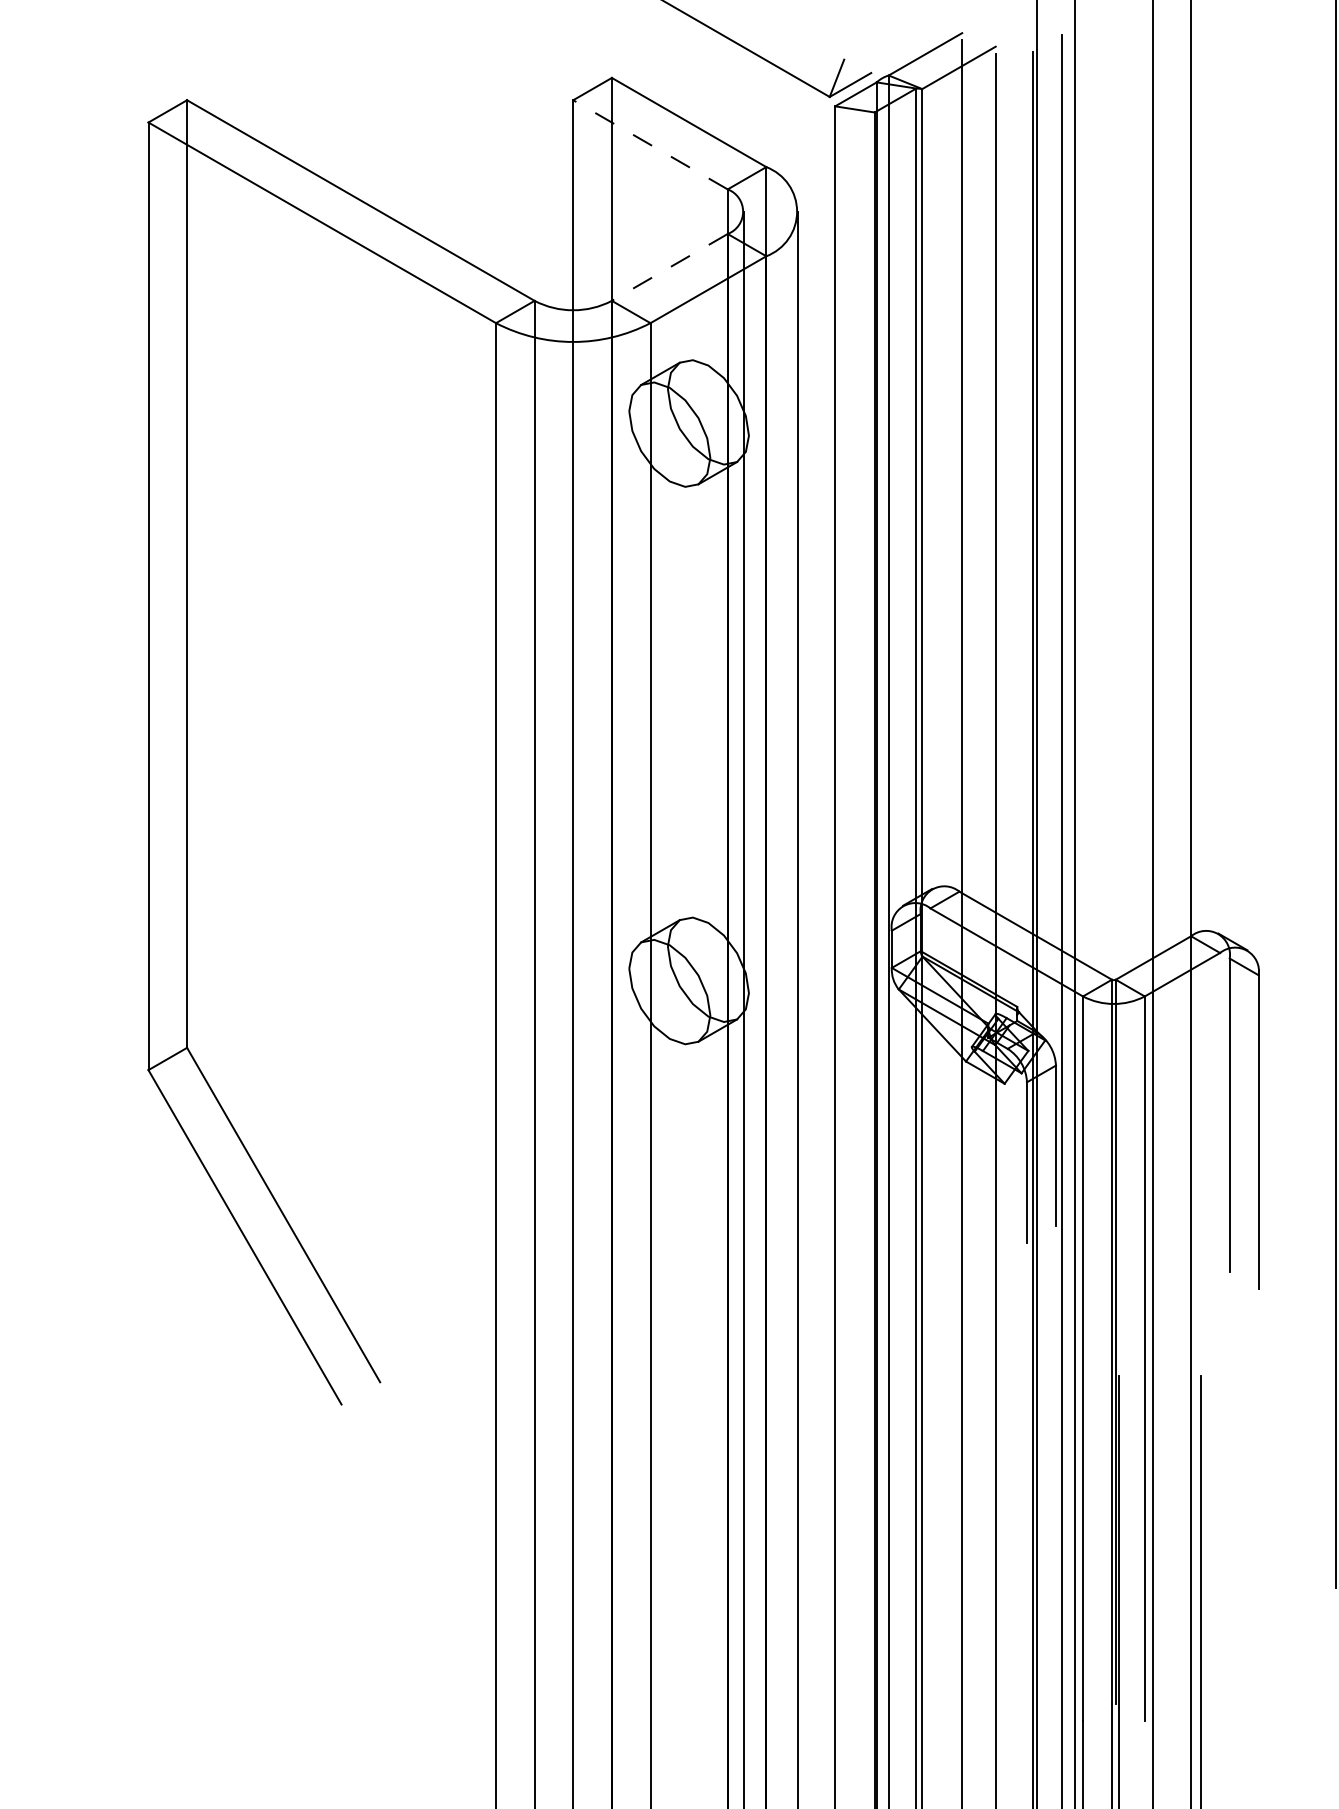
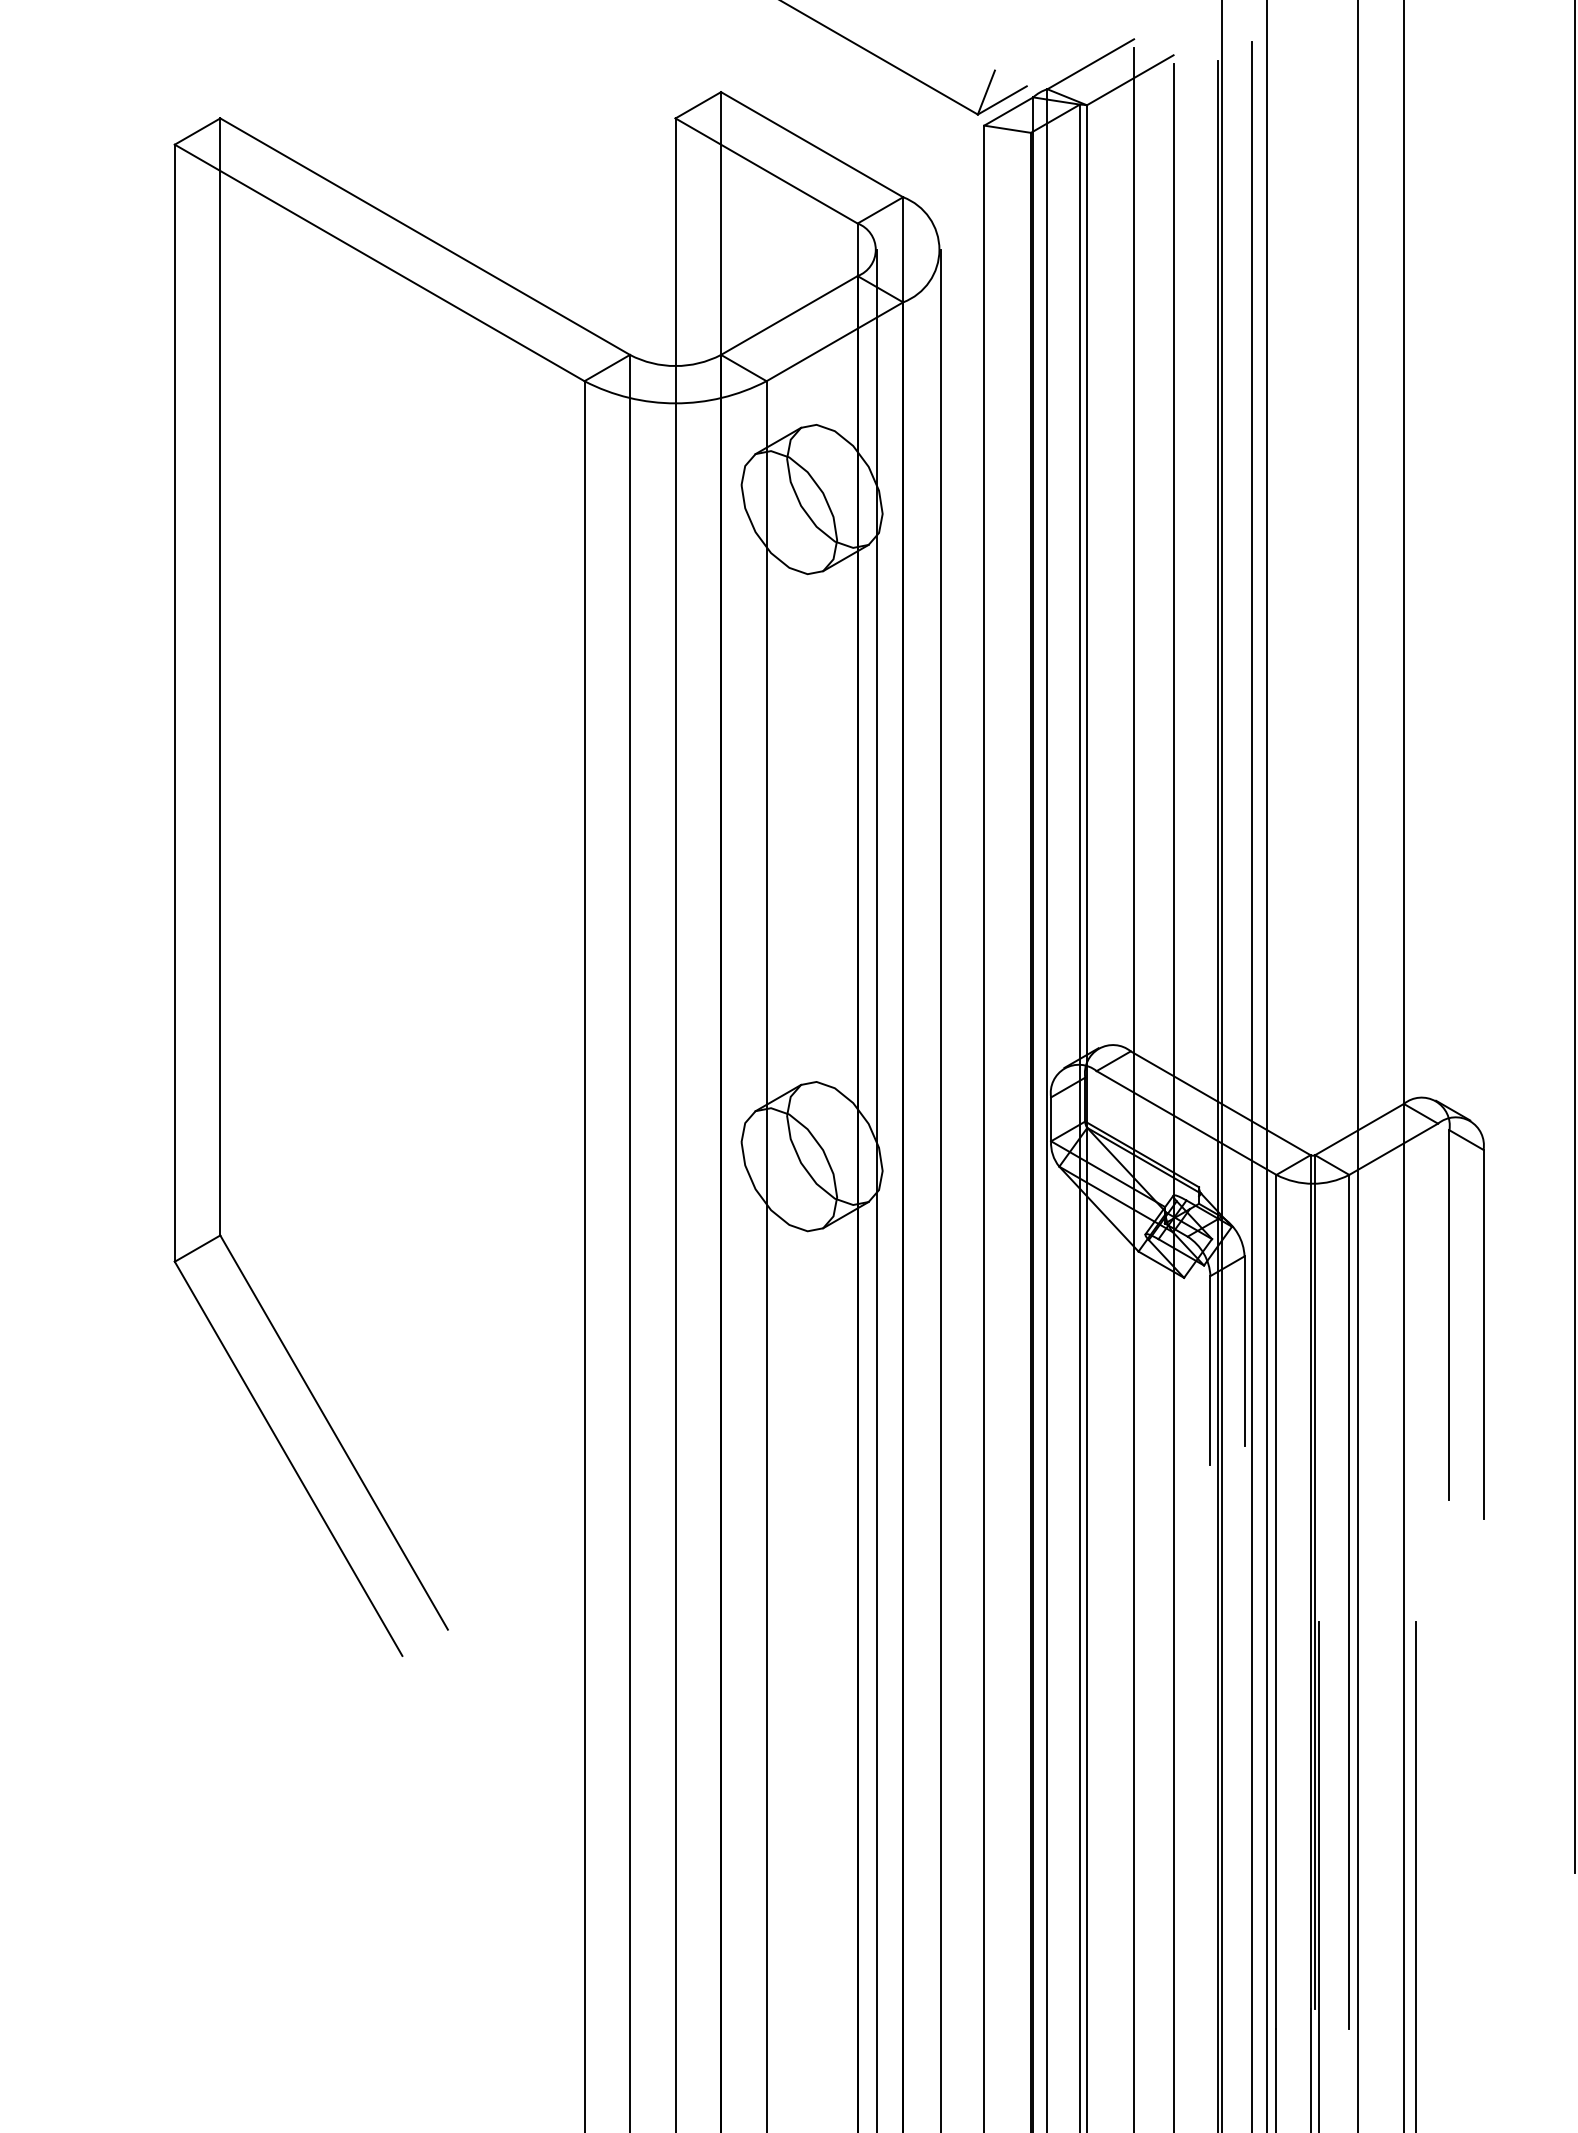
line: (650, 144) -> (766, 170), dashed -> solid
line: (669, 267) -> (789, 315), dashed -> solid

